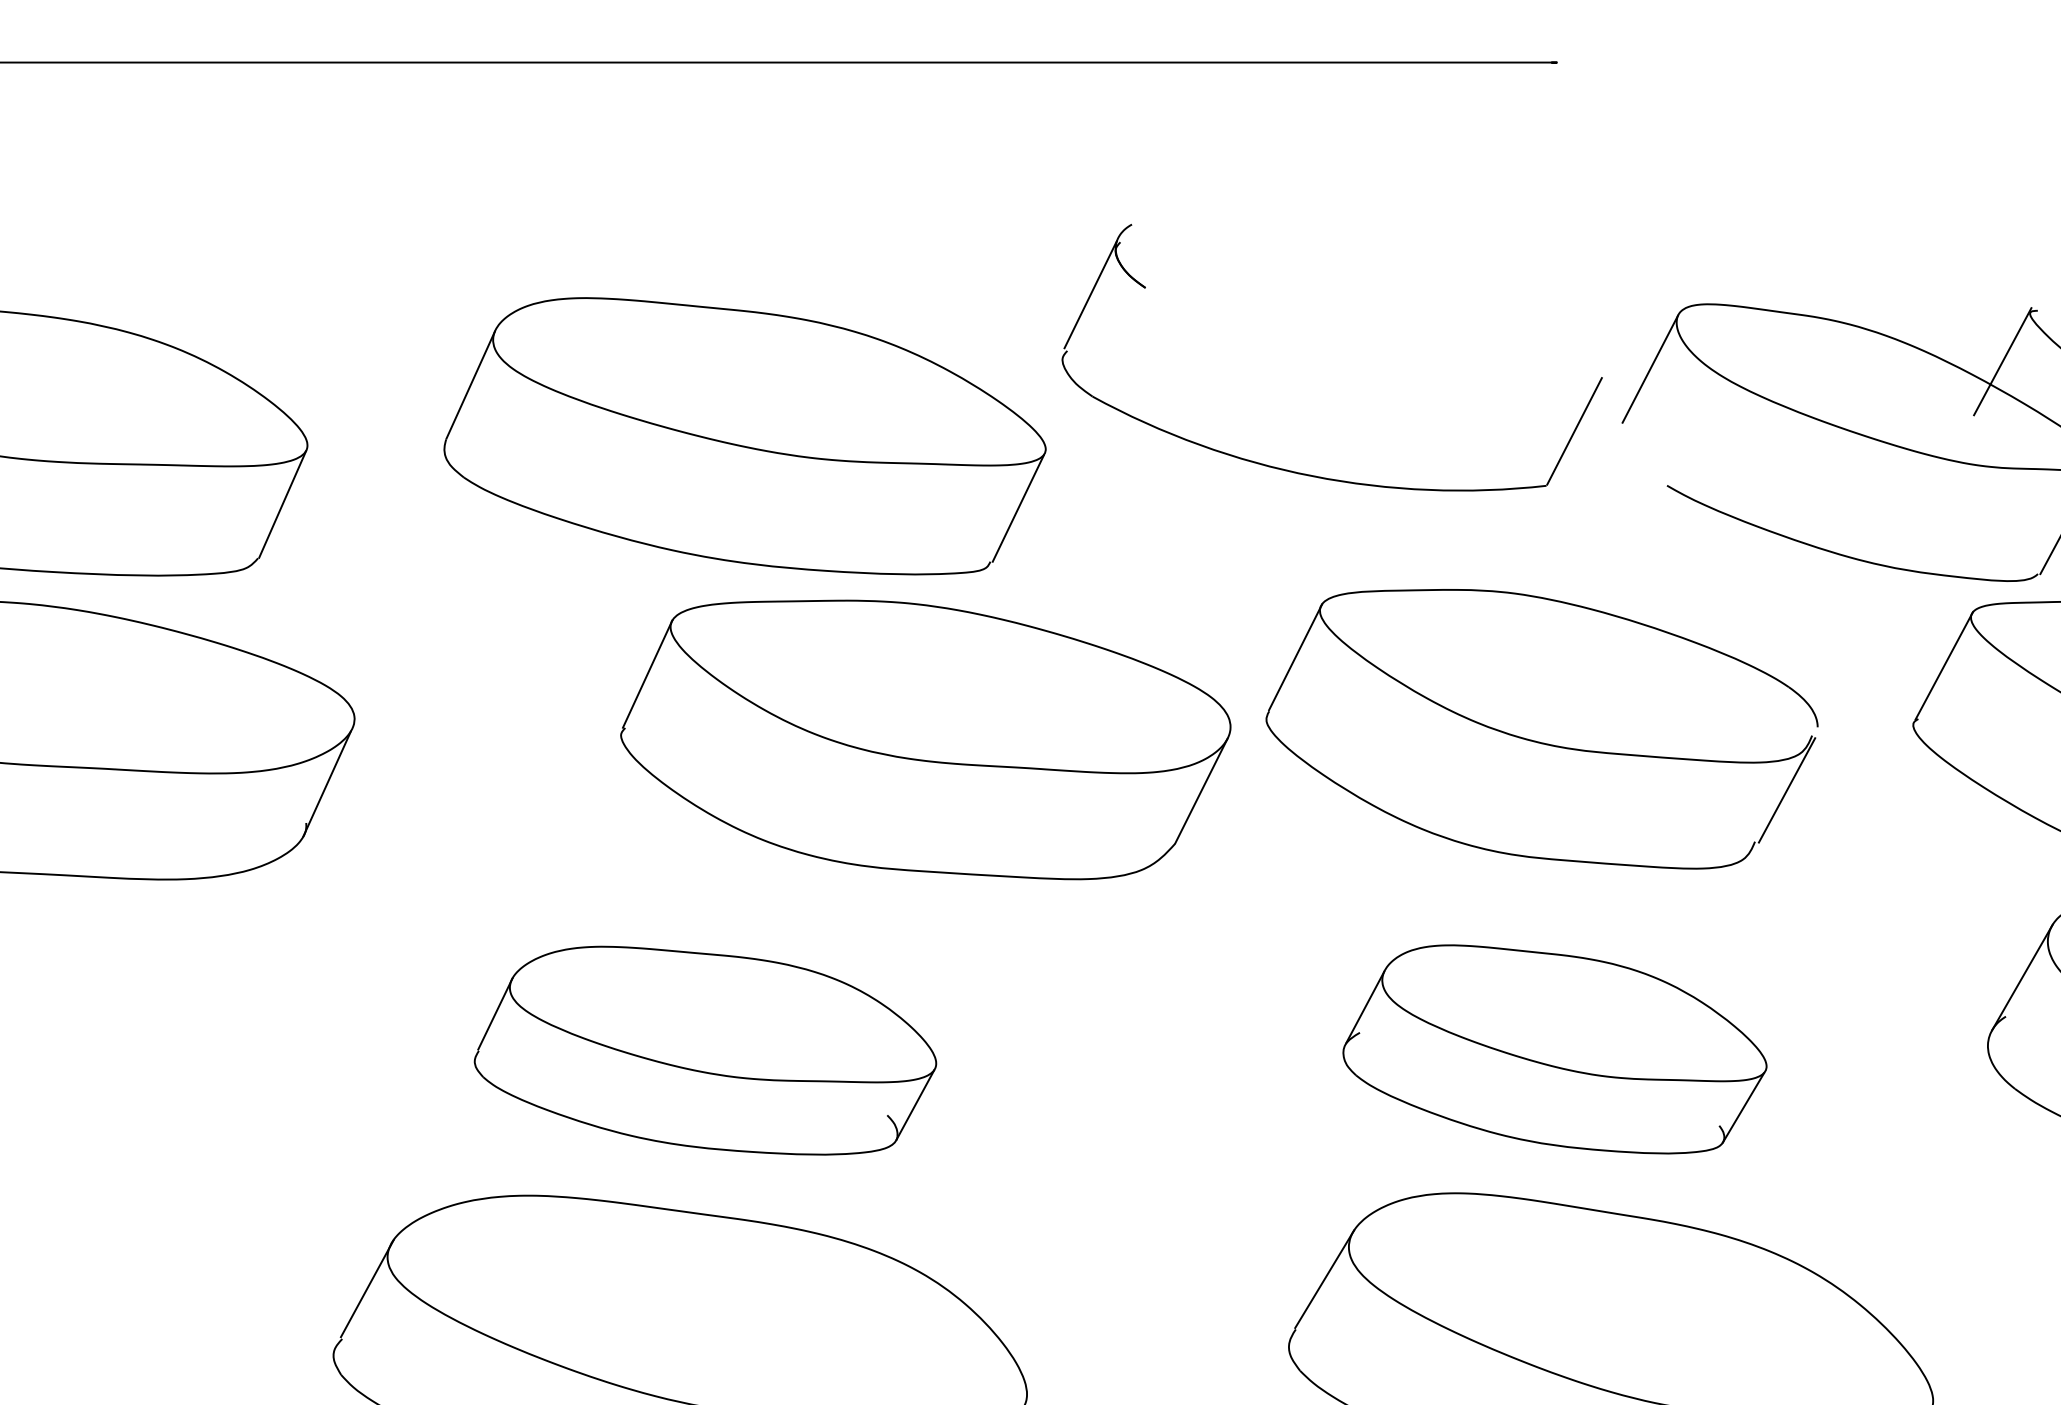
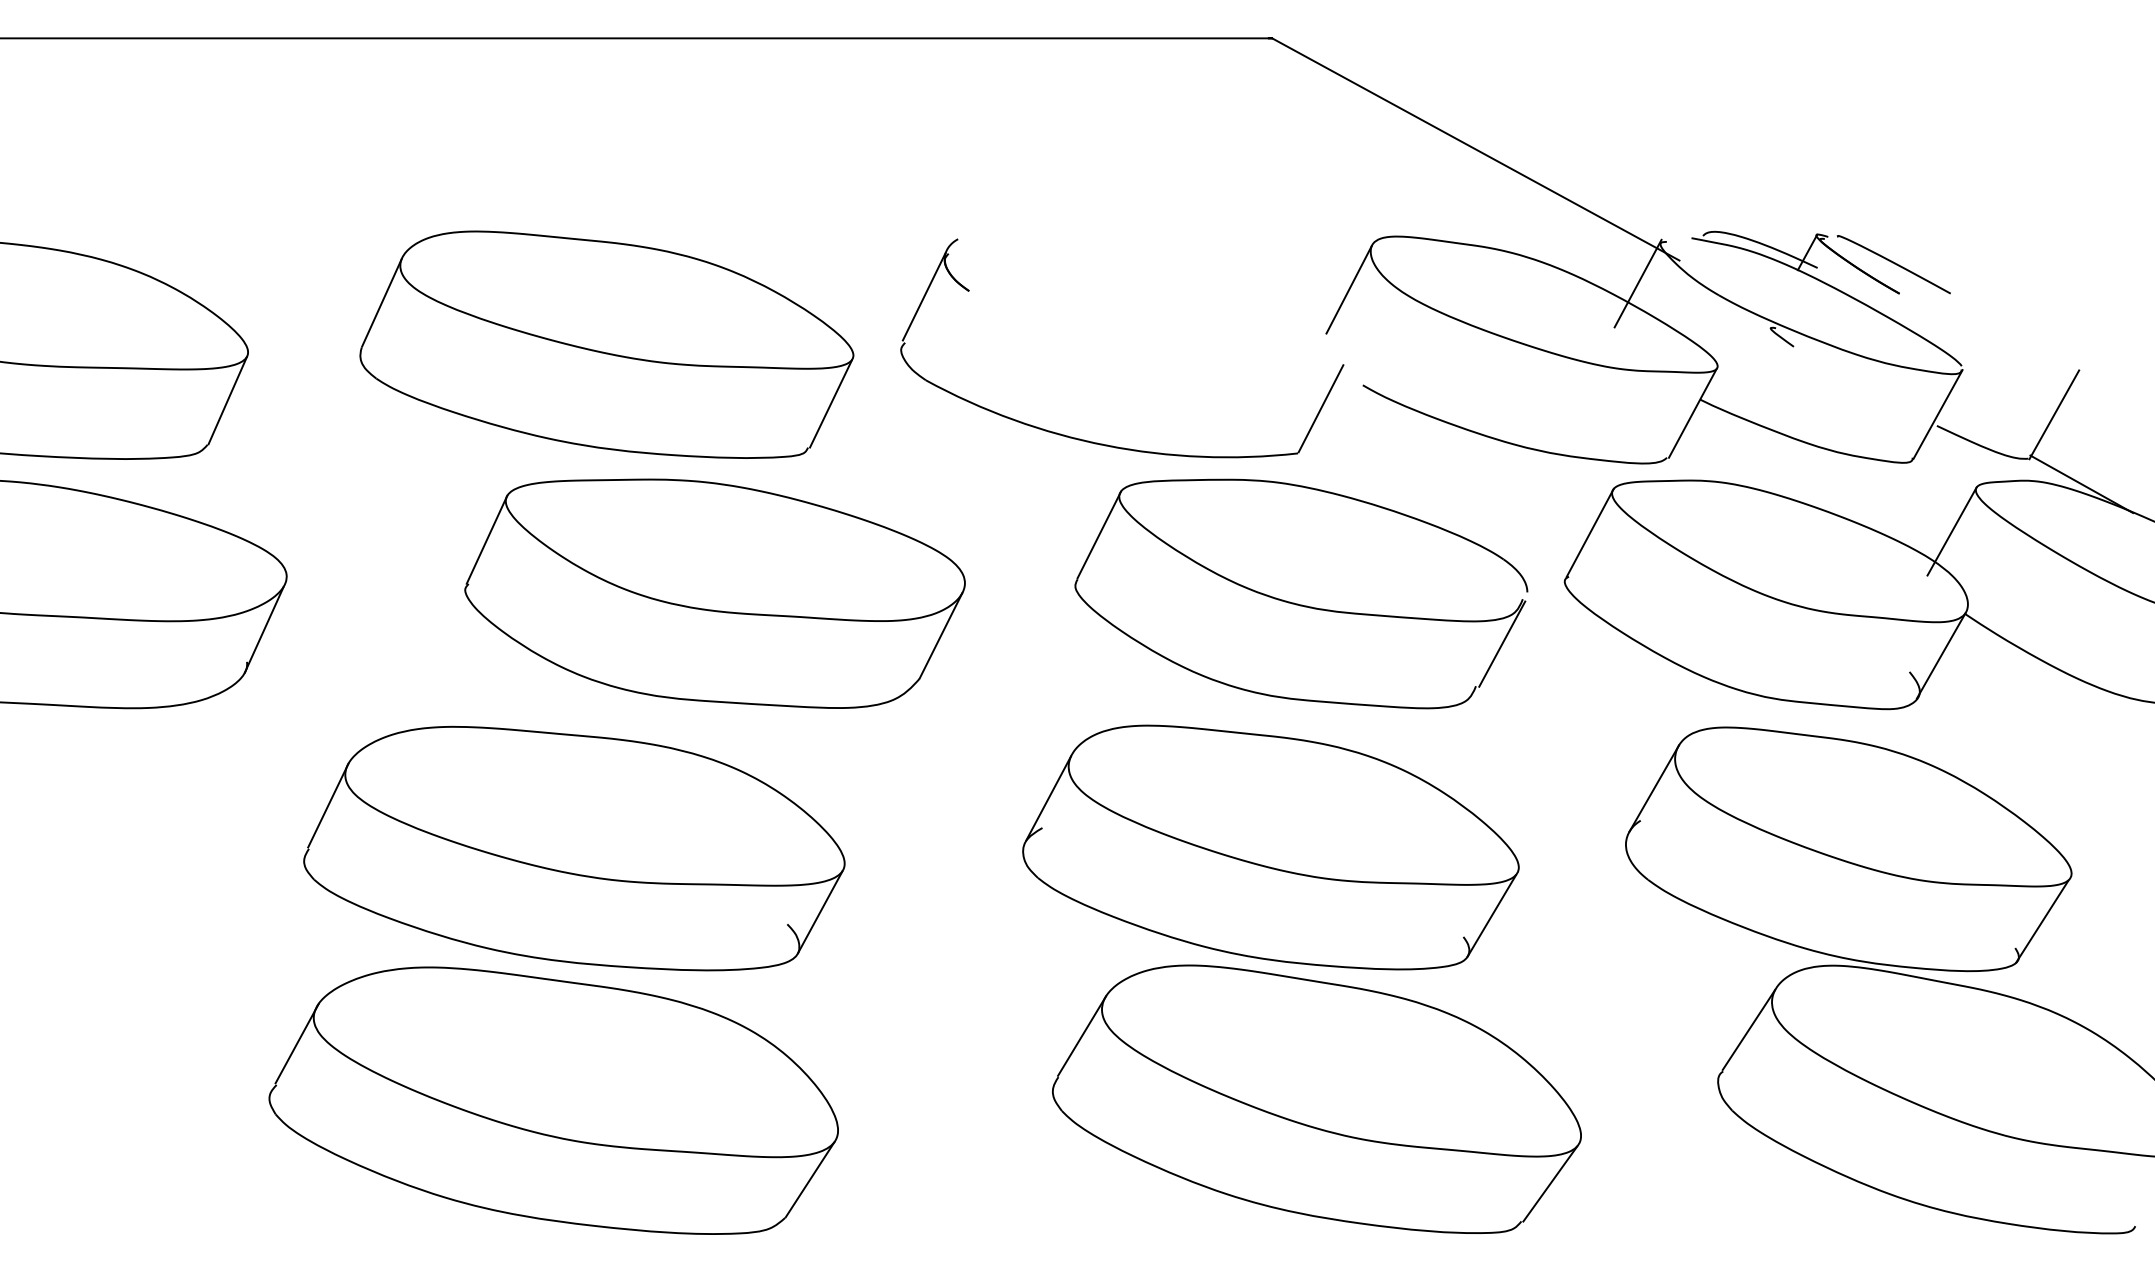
line: (1804, 198) -> (1475, 149), added
part: (1308, 473) -> (1102, 443), moved
part: (925, 739) -> (714, 593), moved
part: (1538, 740) -> (1298, 603), moved
part: (1554, 1049) -> (1270, 847), size x1.43
part: (705, 1050) -> (574, 848), size x1.43

